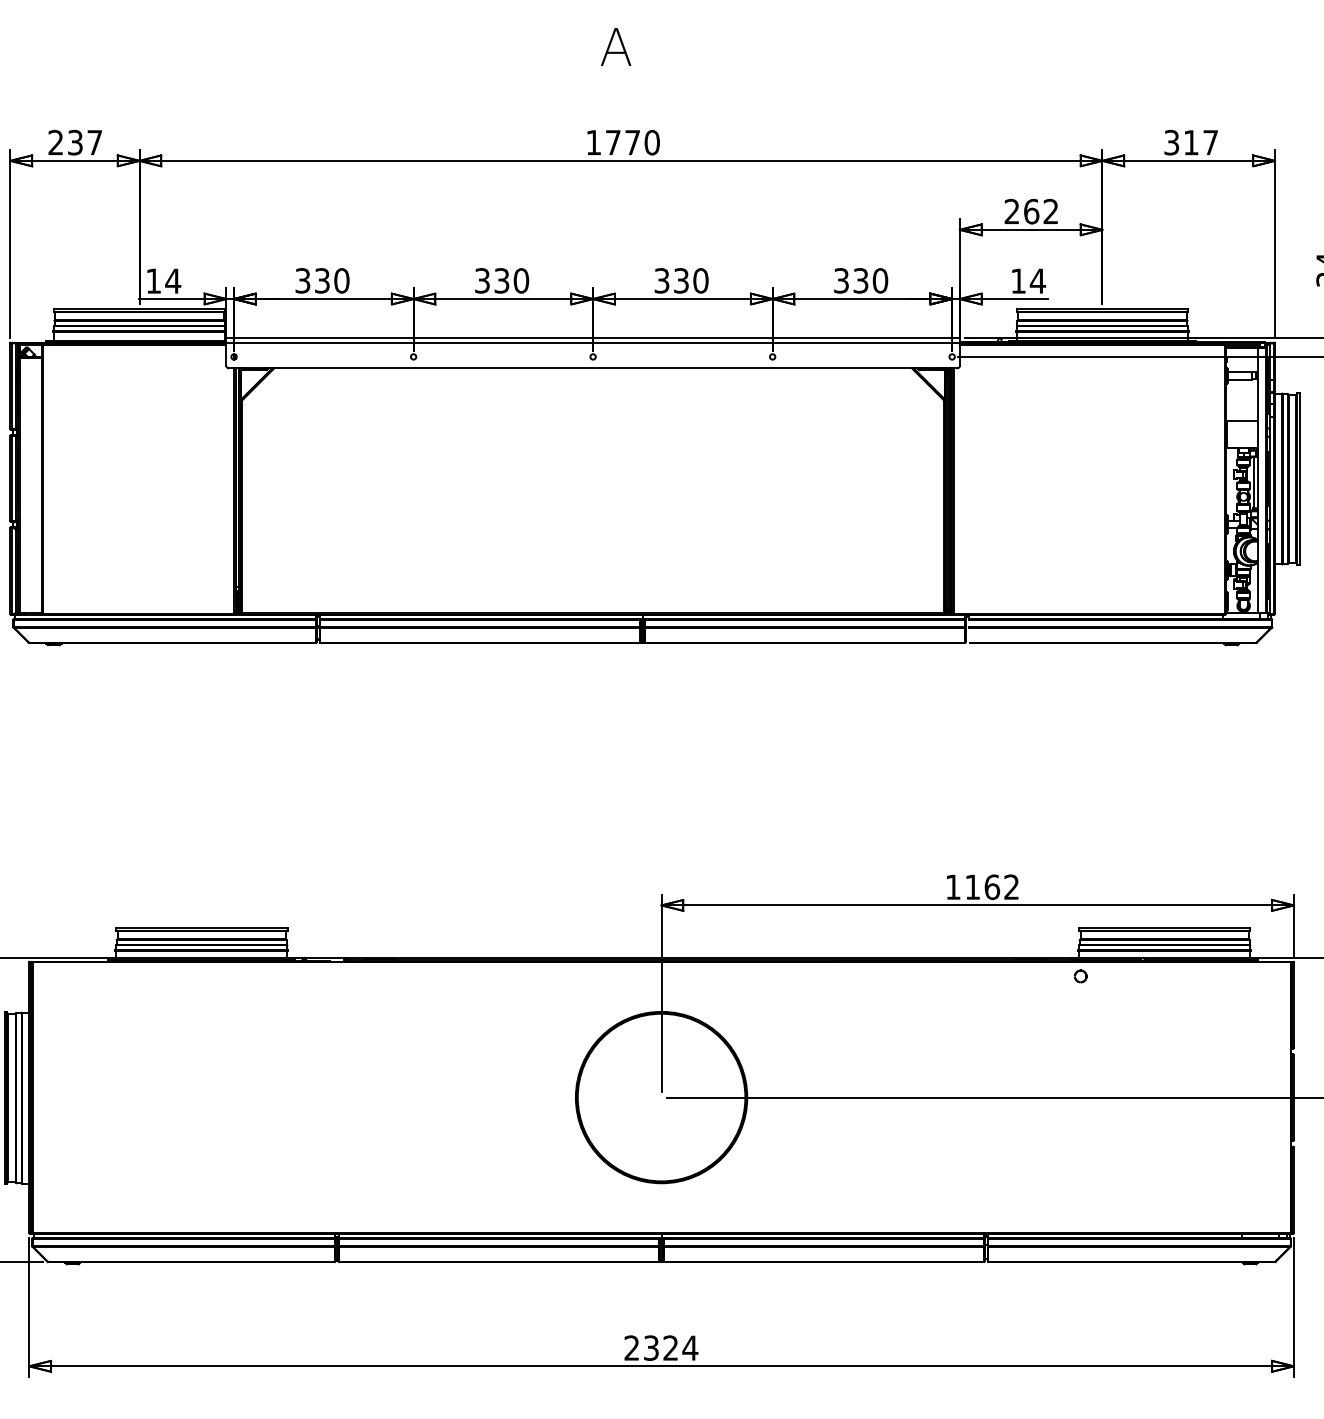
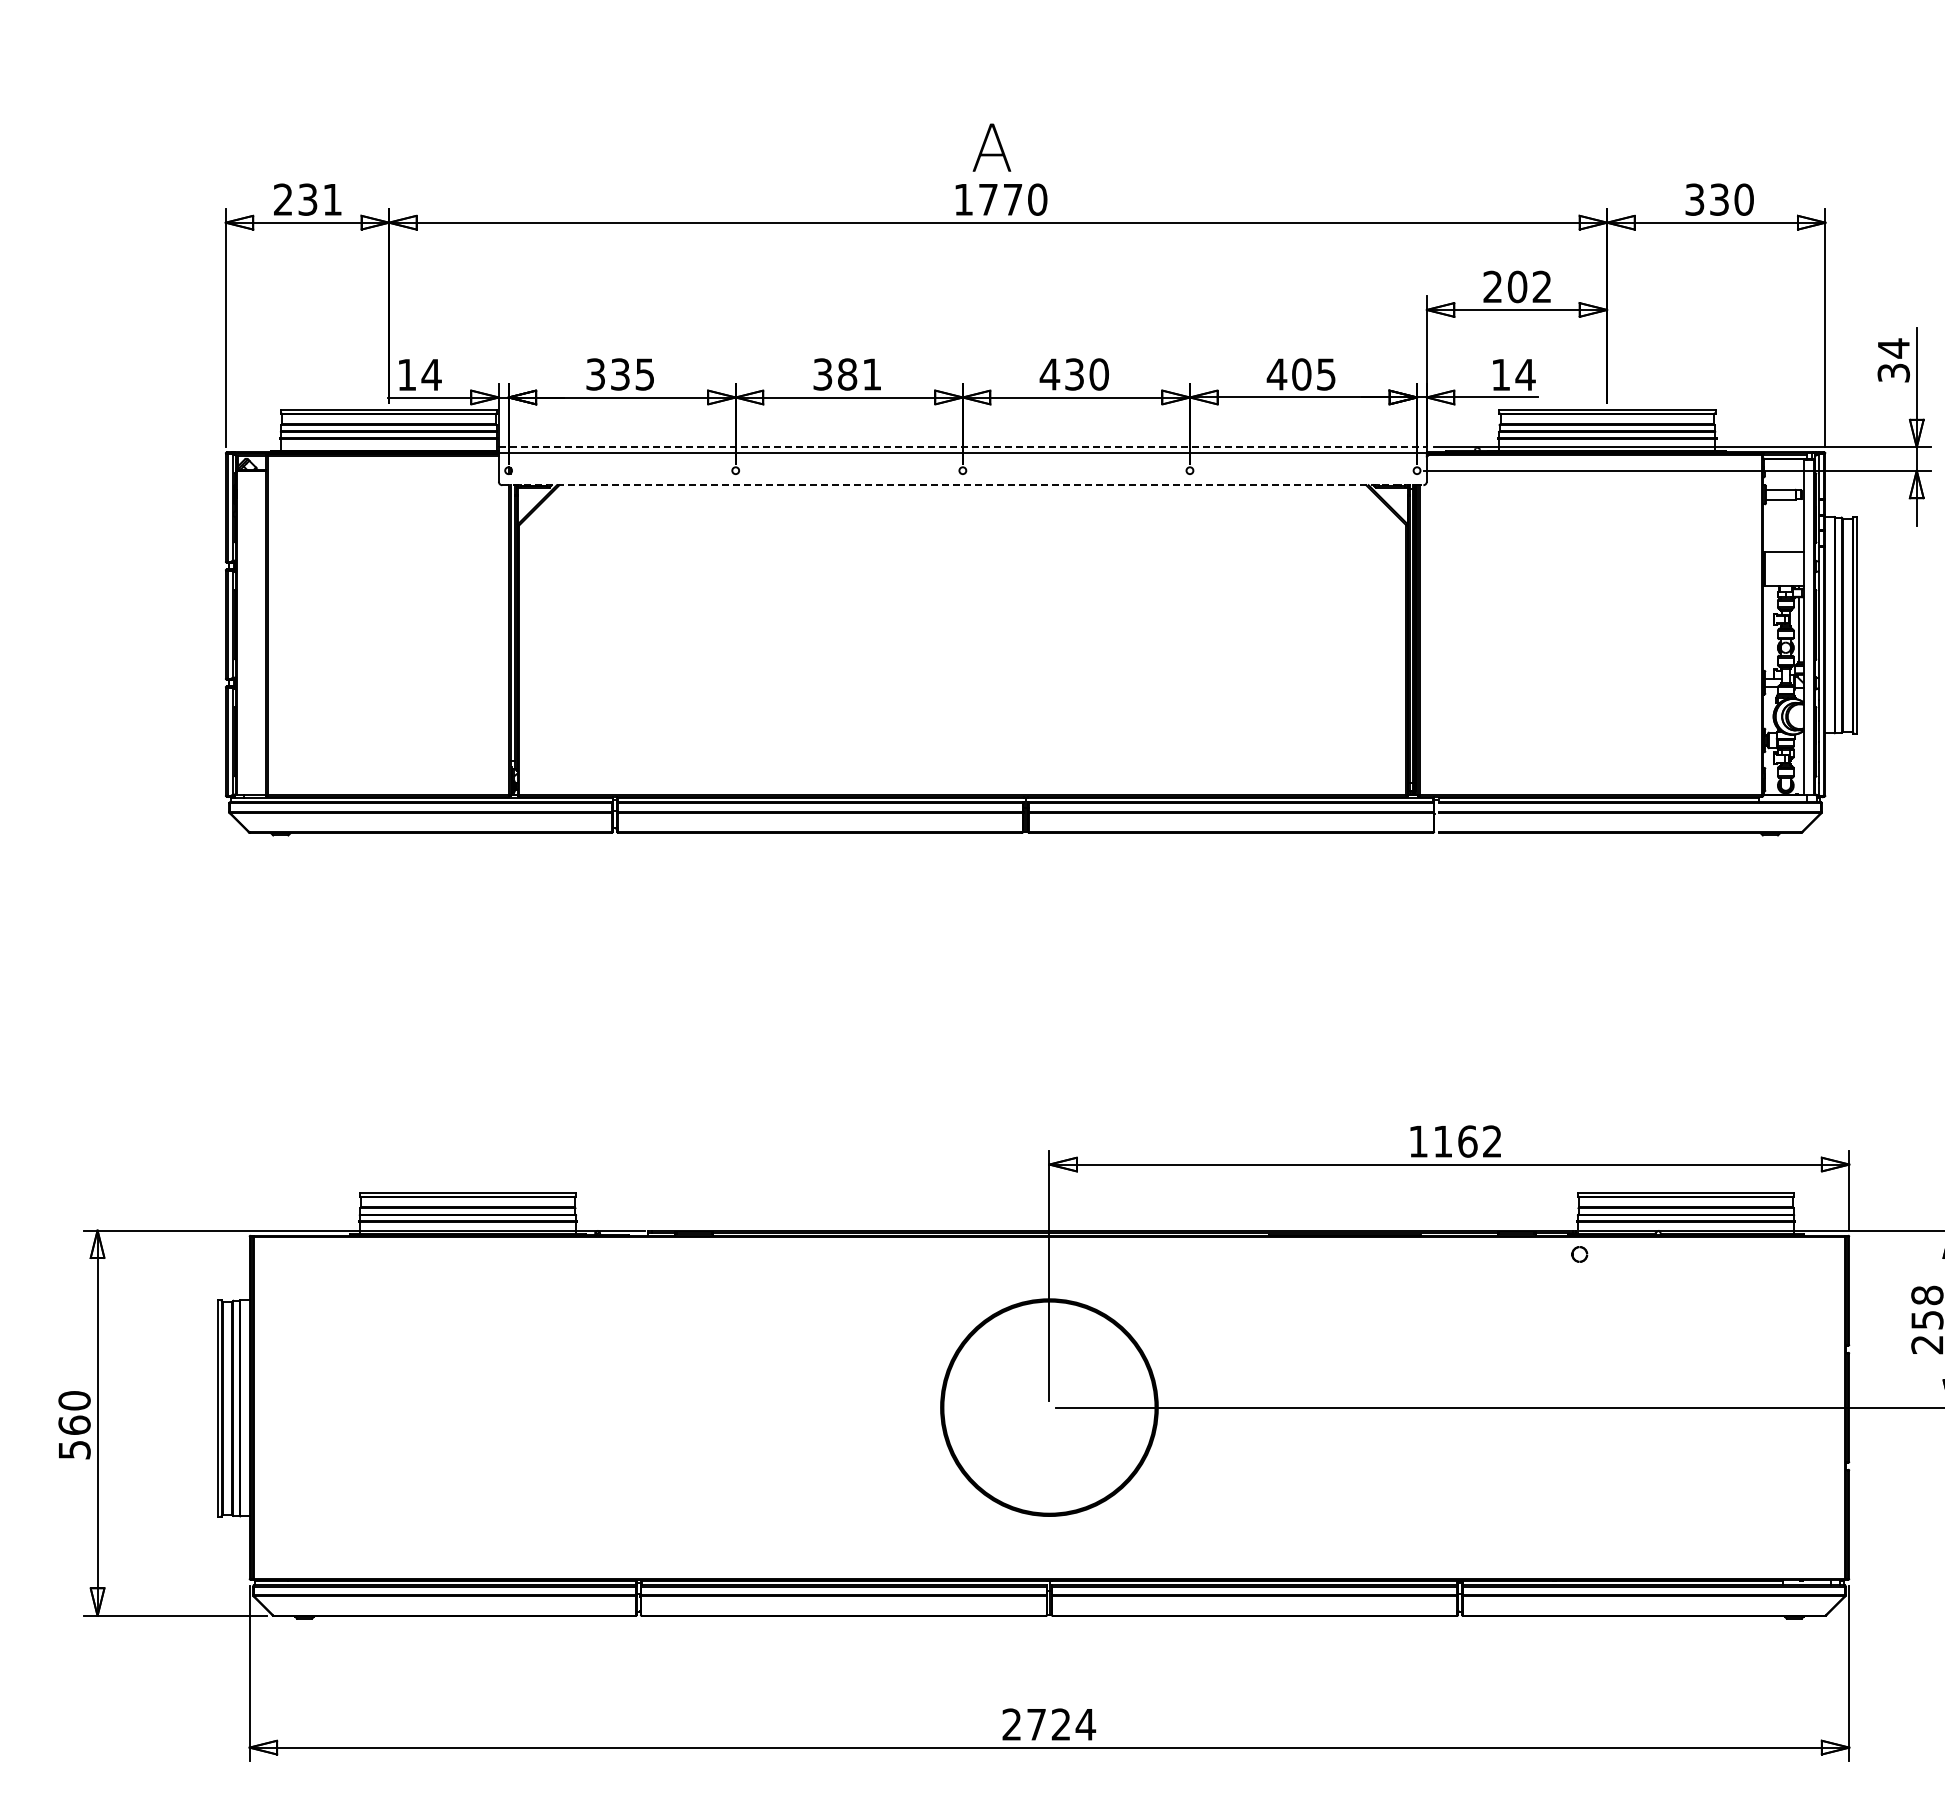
text: (615, 46) -> (991, 147), moved
text: (94, 142) -> (332, 199), 237 -> 231
text: (1200, 142) -> (1731, 199), 317 -> 330
text: (1031, 211) -> (1517, 286), 262 -> 202
text: (341, 280) -> (644, 374), 330 -> 335
text: (511, 280) -> (859, 374), 330 -> 381
text: (661, 280) -> (1049, 374), 330 -> 430
text: (860, 280) -> (1301, 374), 330 -> 405
line: (592, 338) -> (962, 447), solid -> dashed
line: (592, 368) -> (962, 485), solid -> dashed
text: (651, 1348) -> (1036, 1724), 2324 -> 2724

